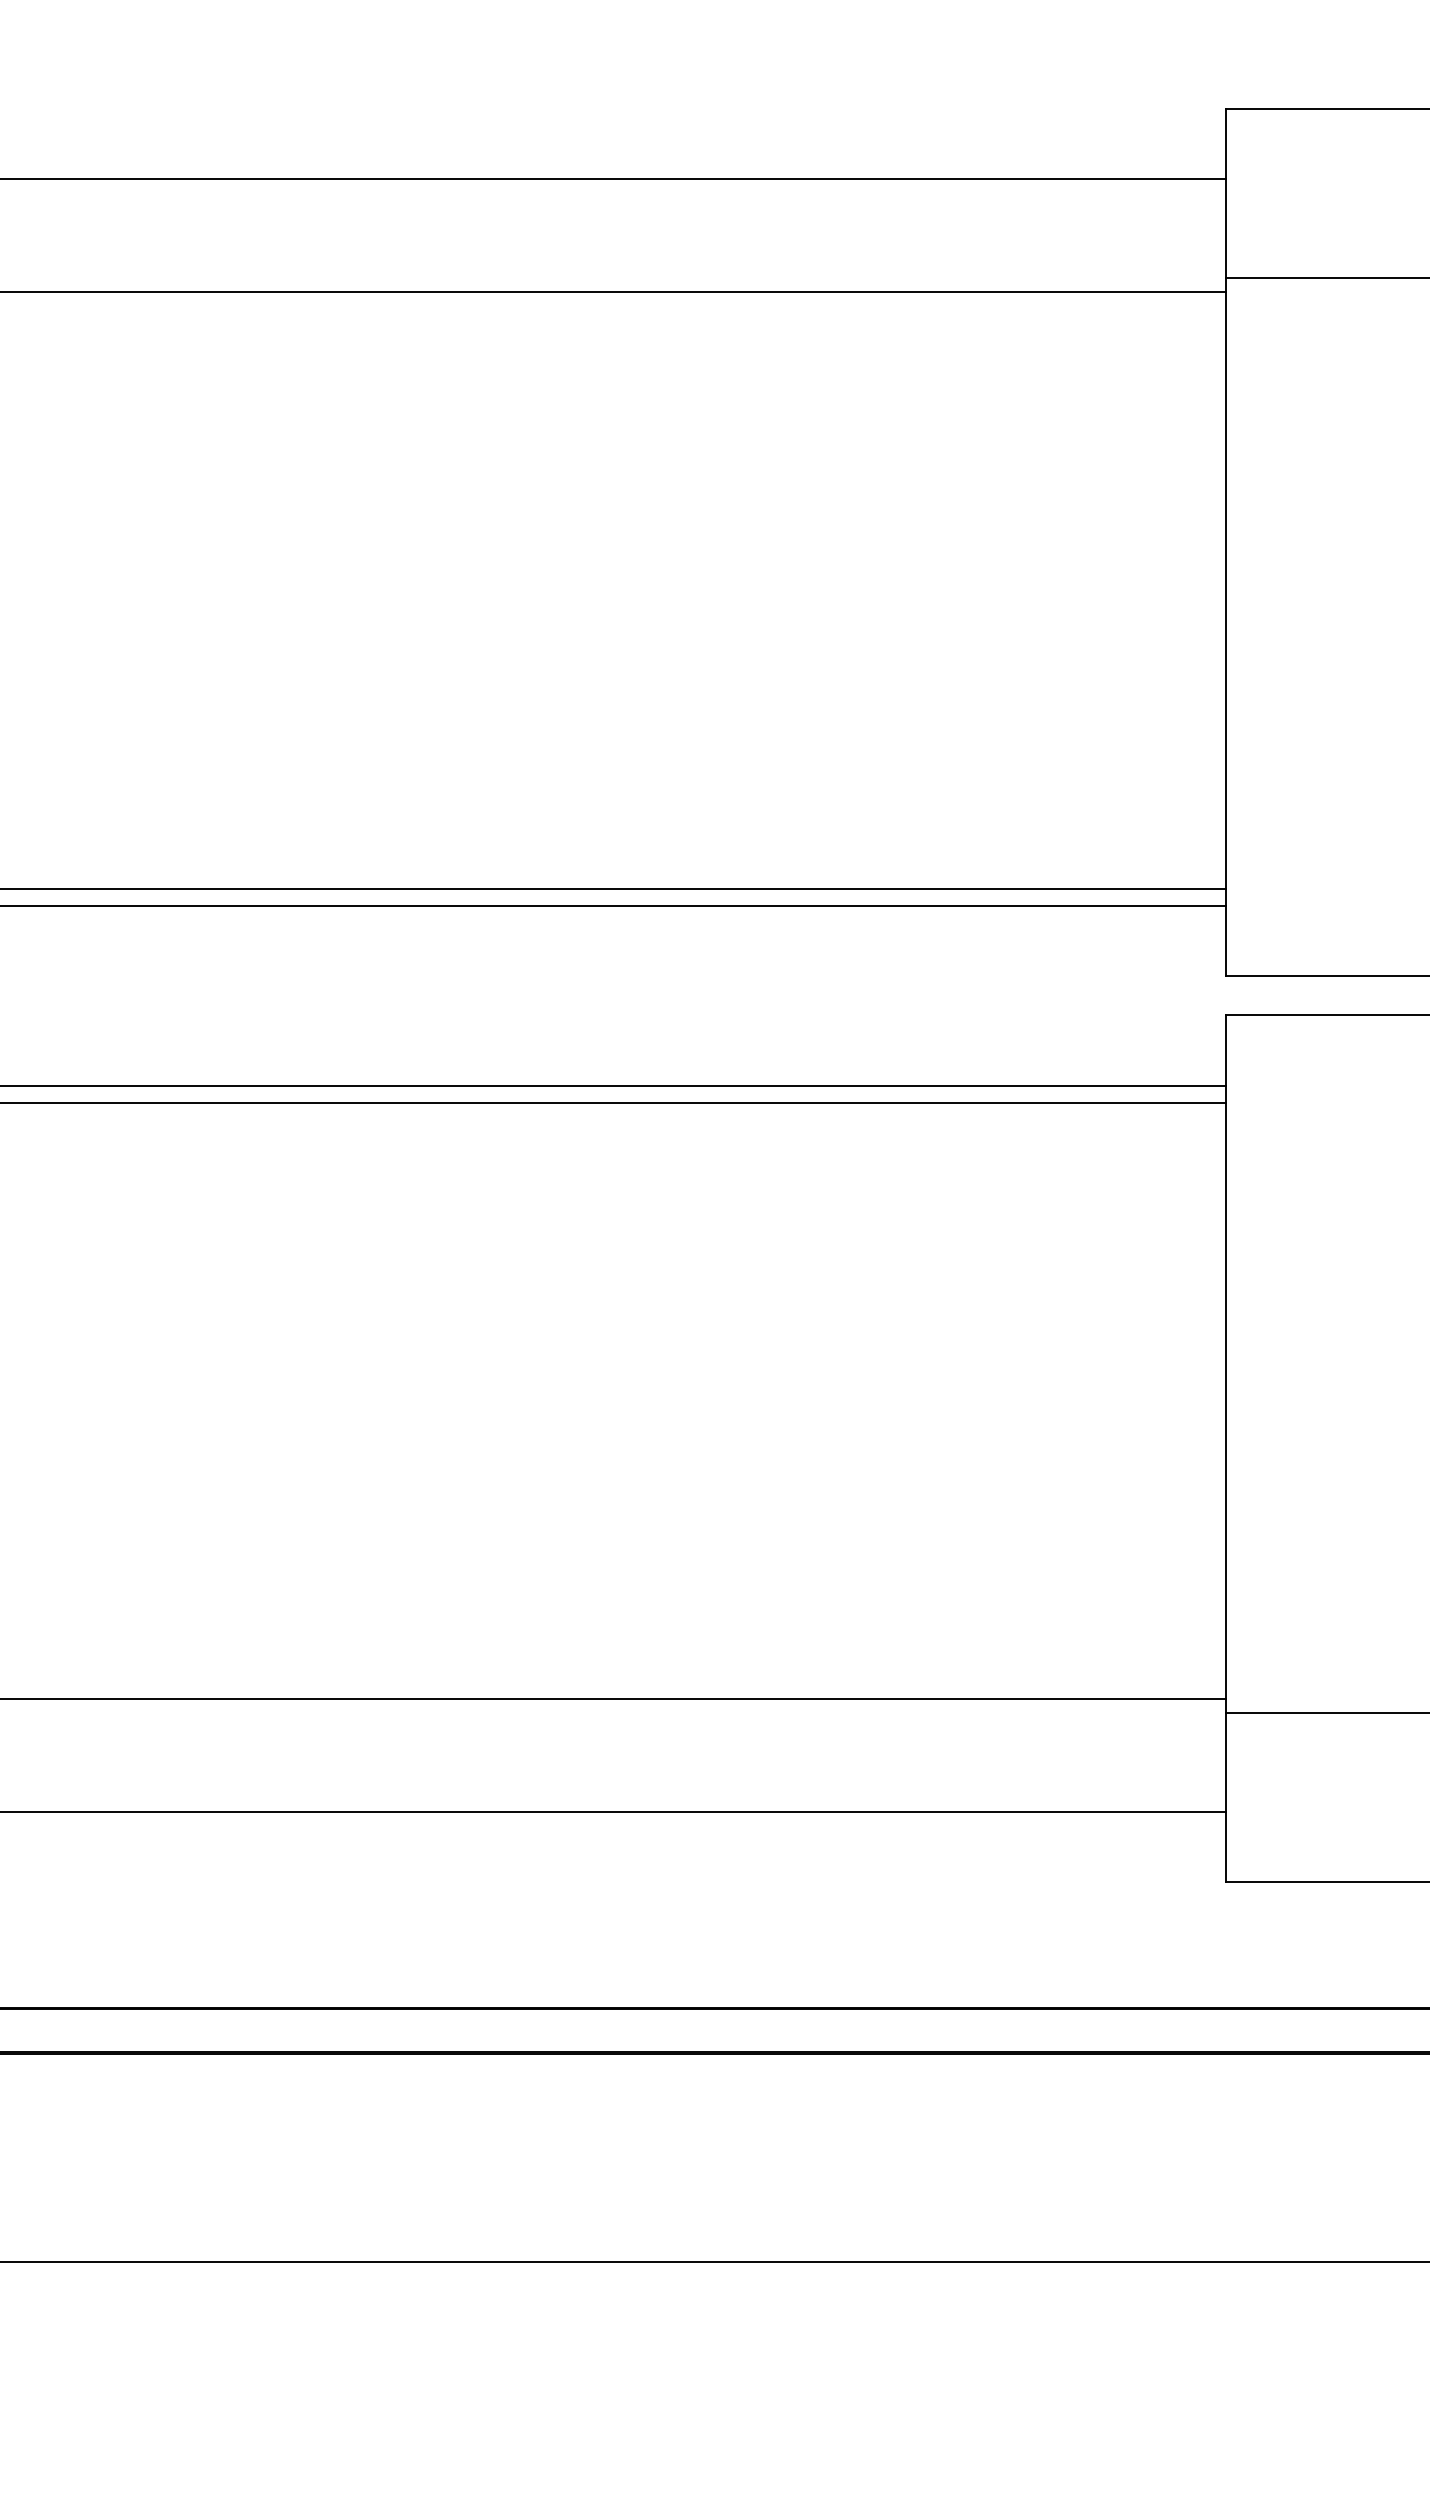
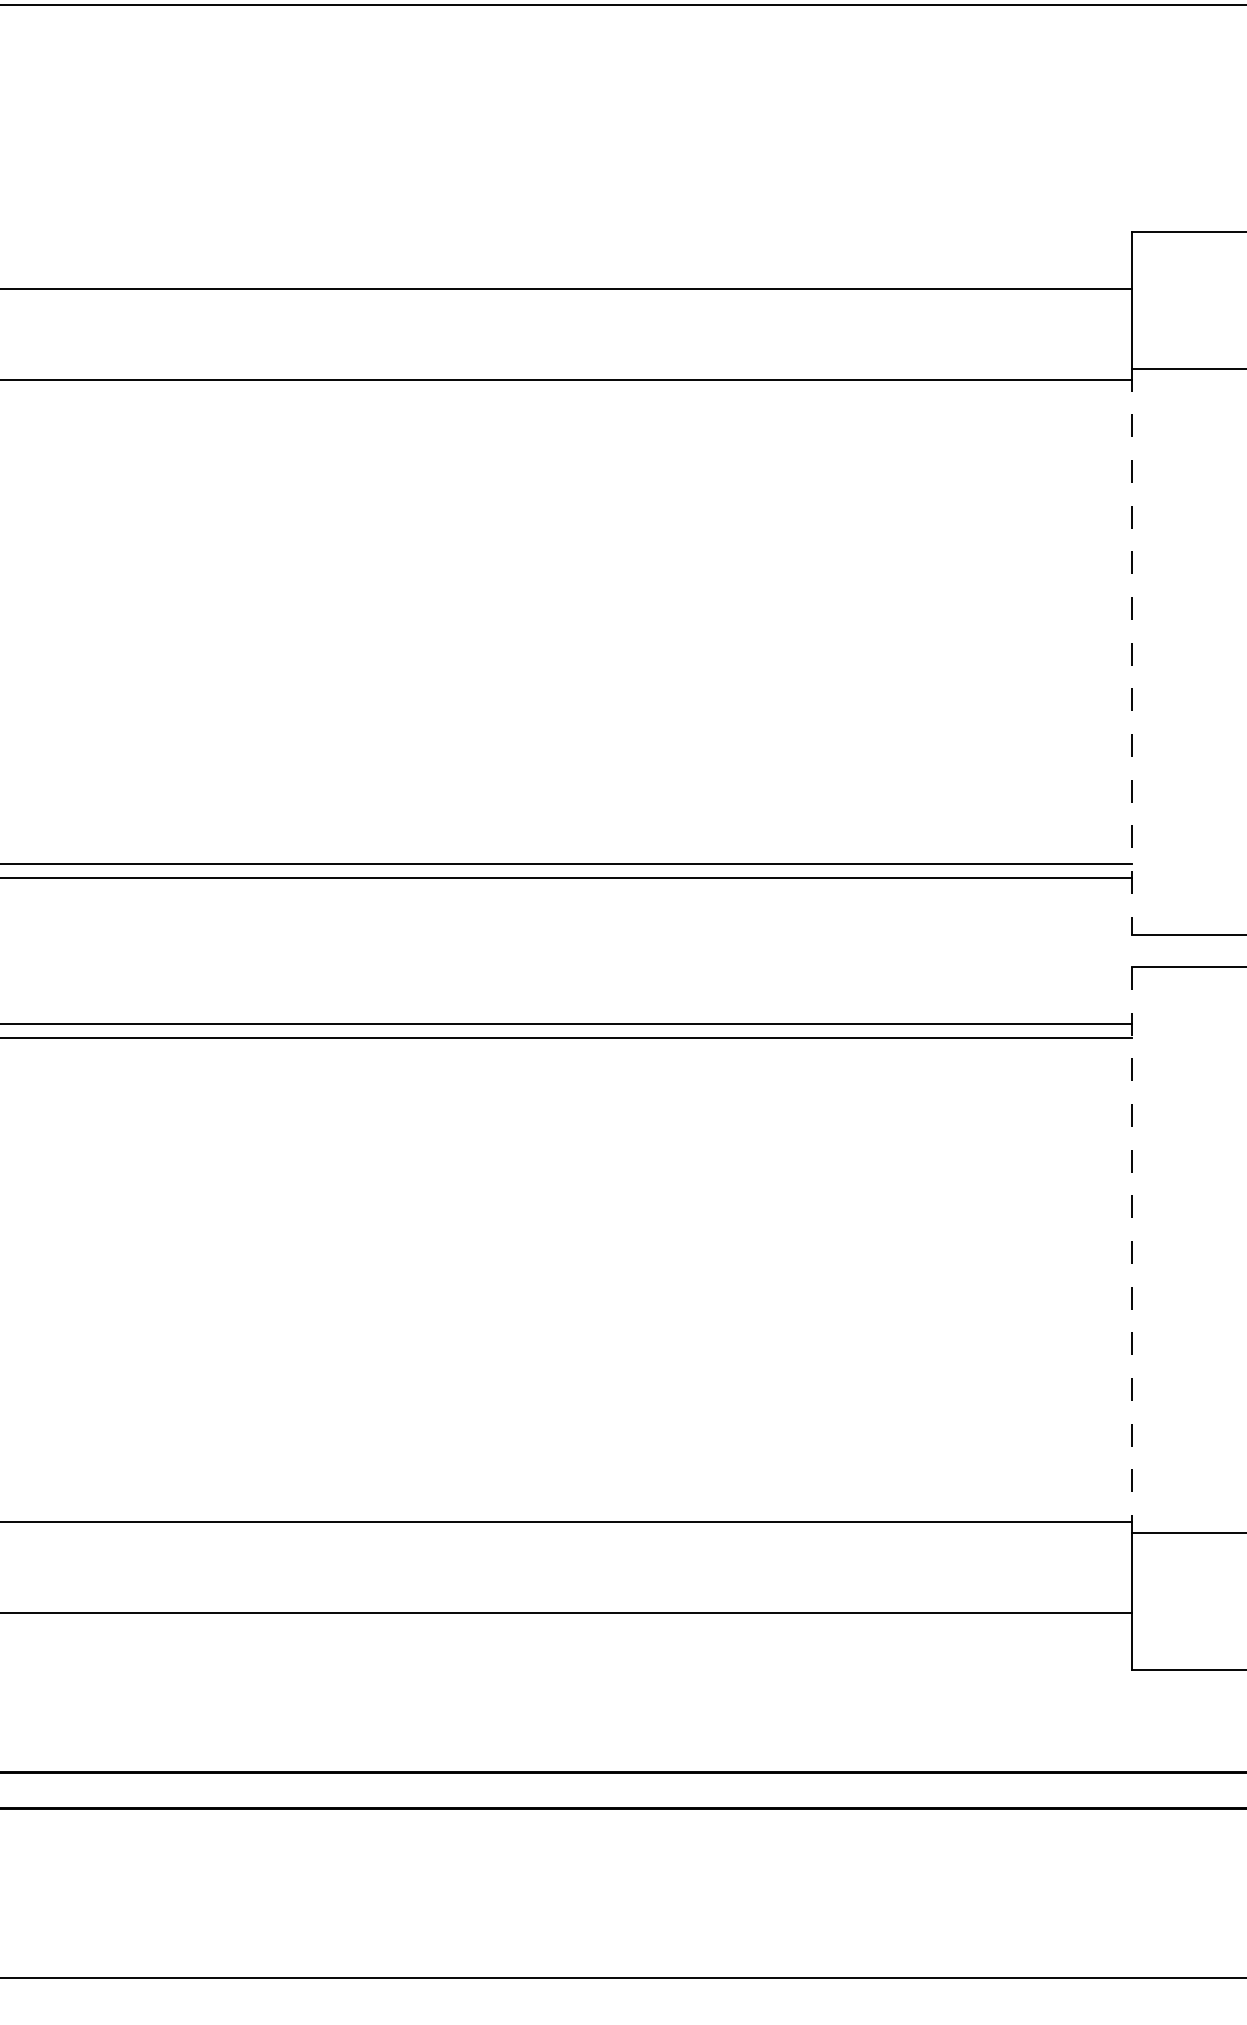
line: (1225, 627) -> (1131, 652), solid -> dashed
line: (1225, 1364) -> (1131, 1250), solid -> dashed

